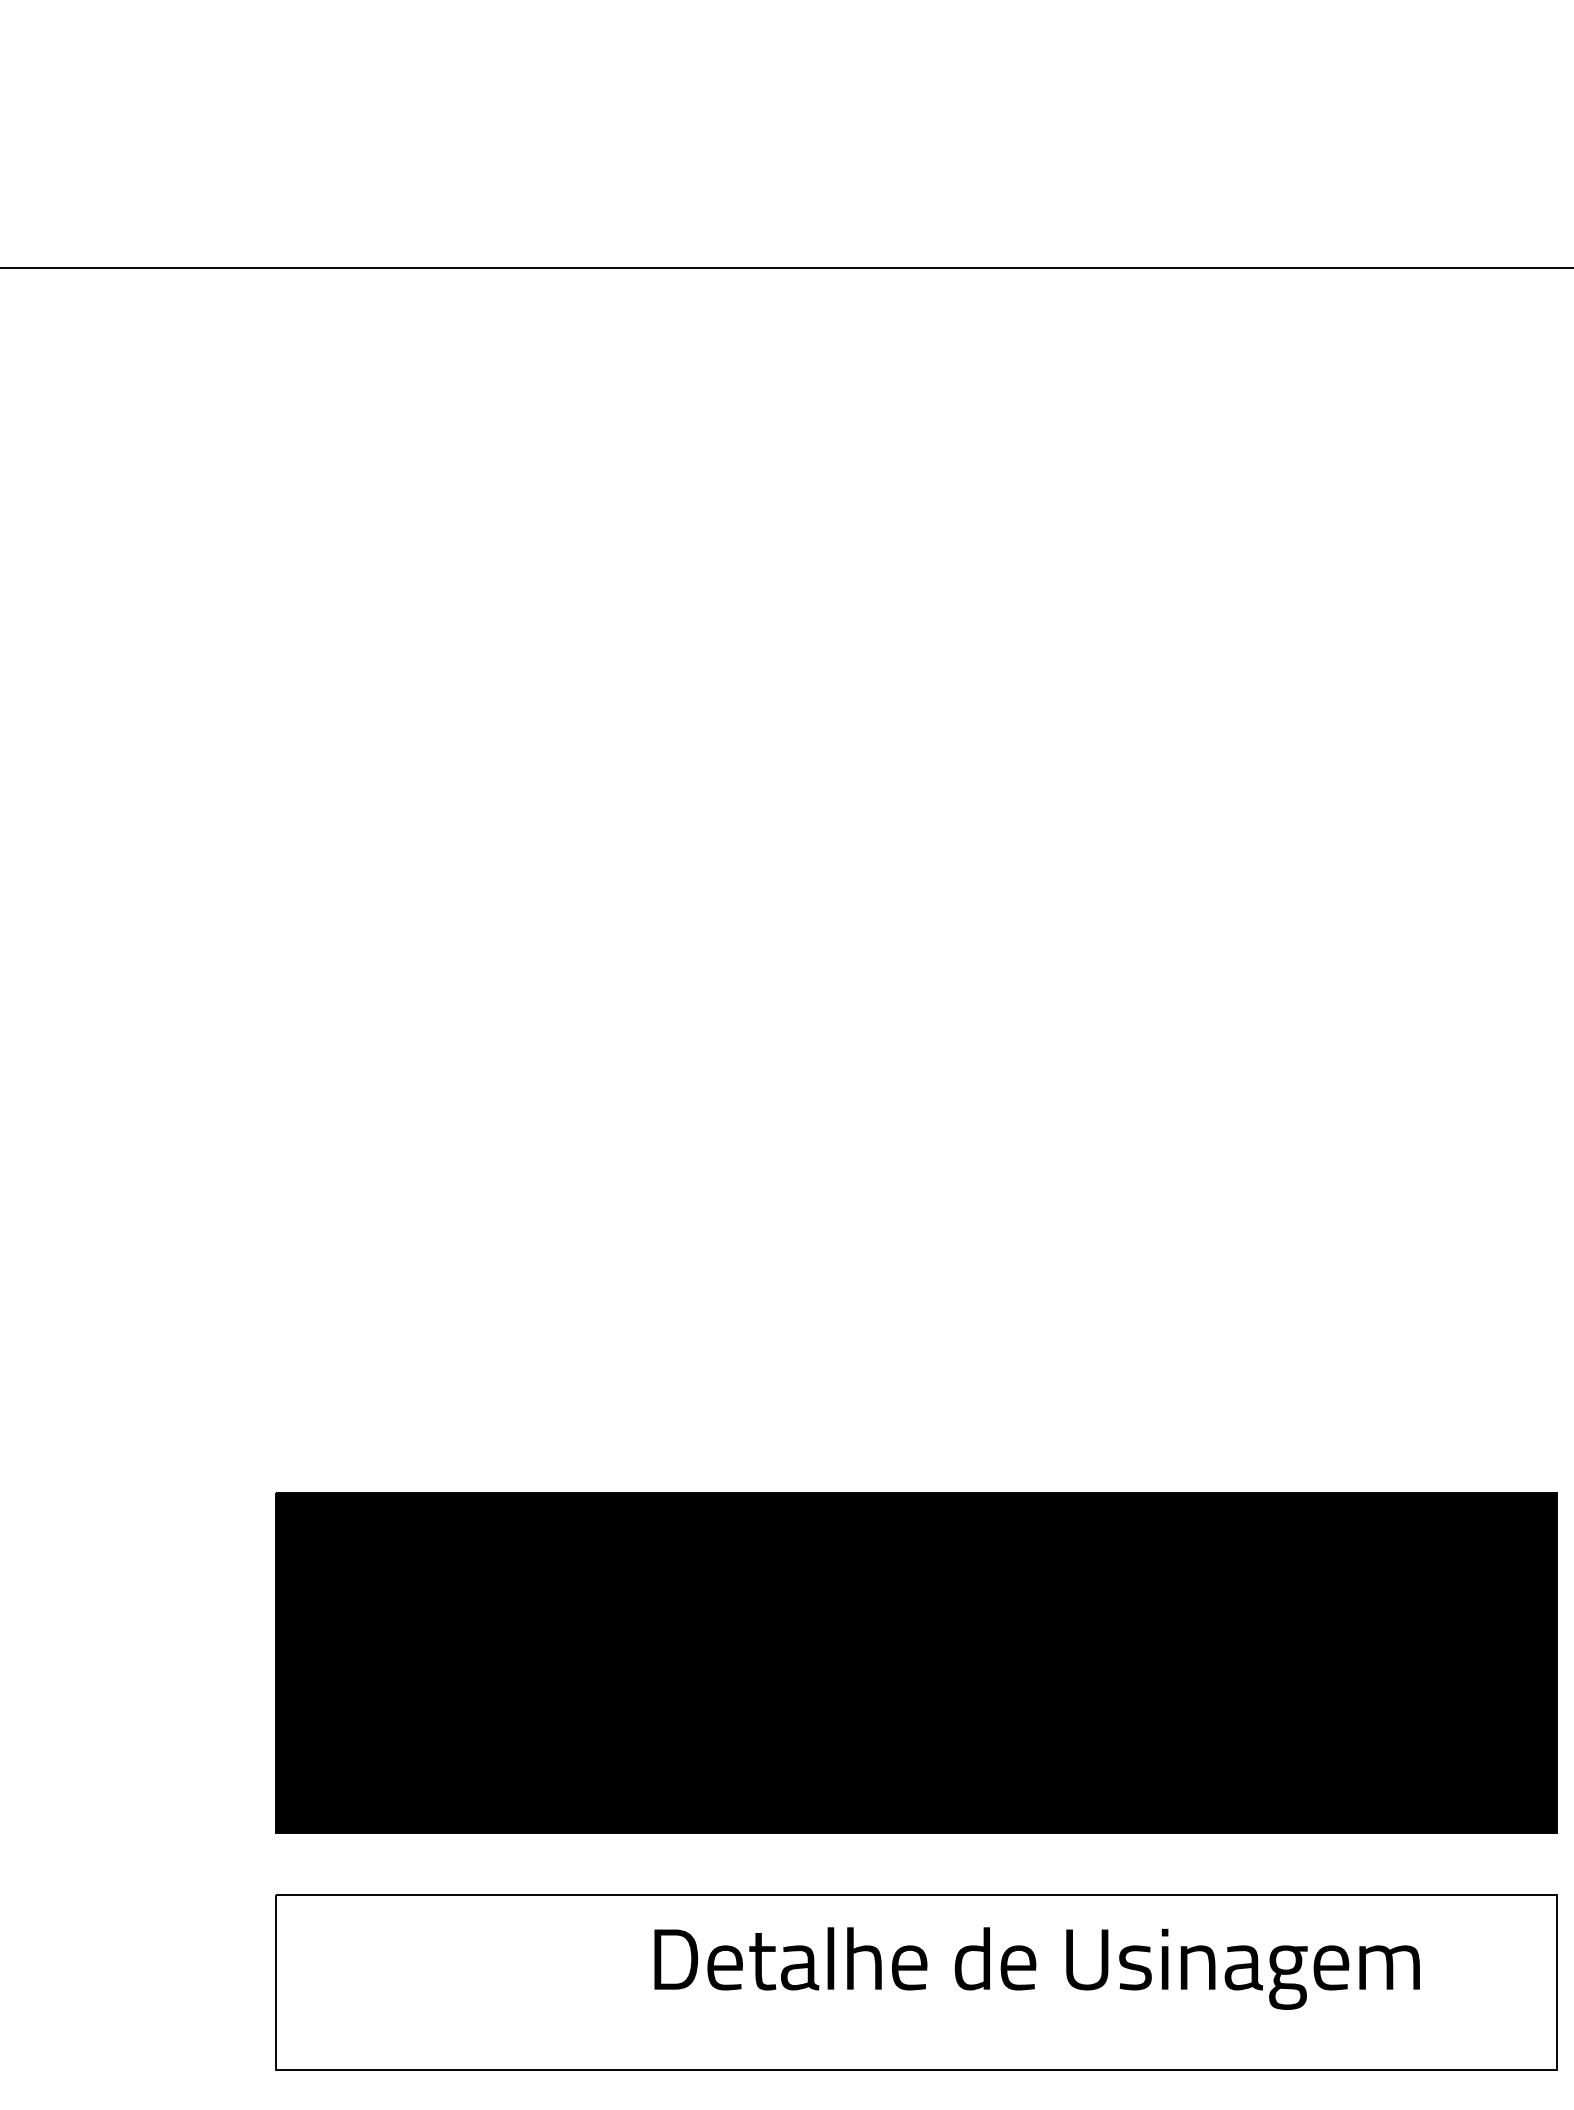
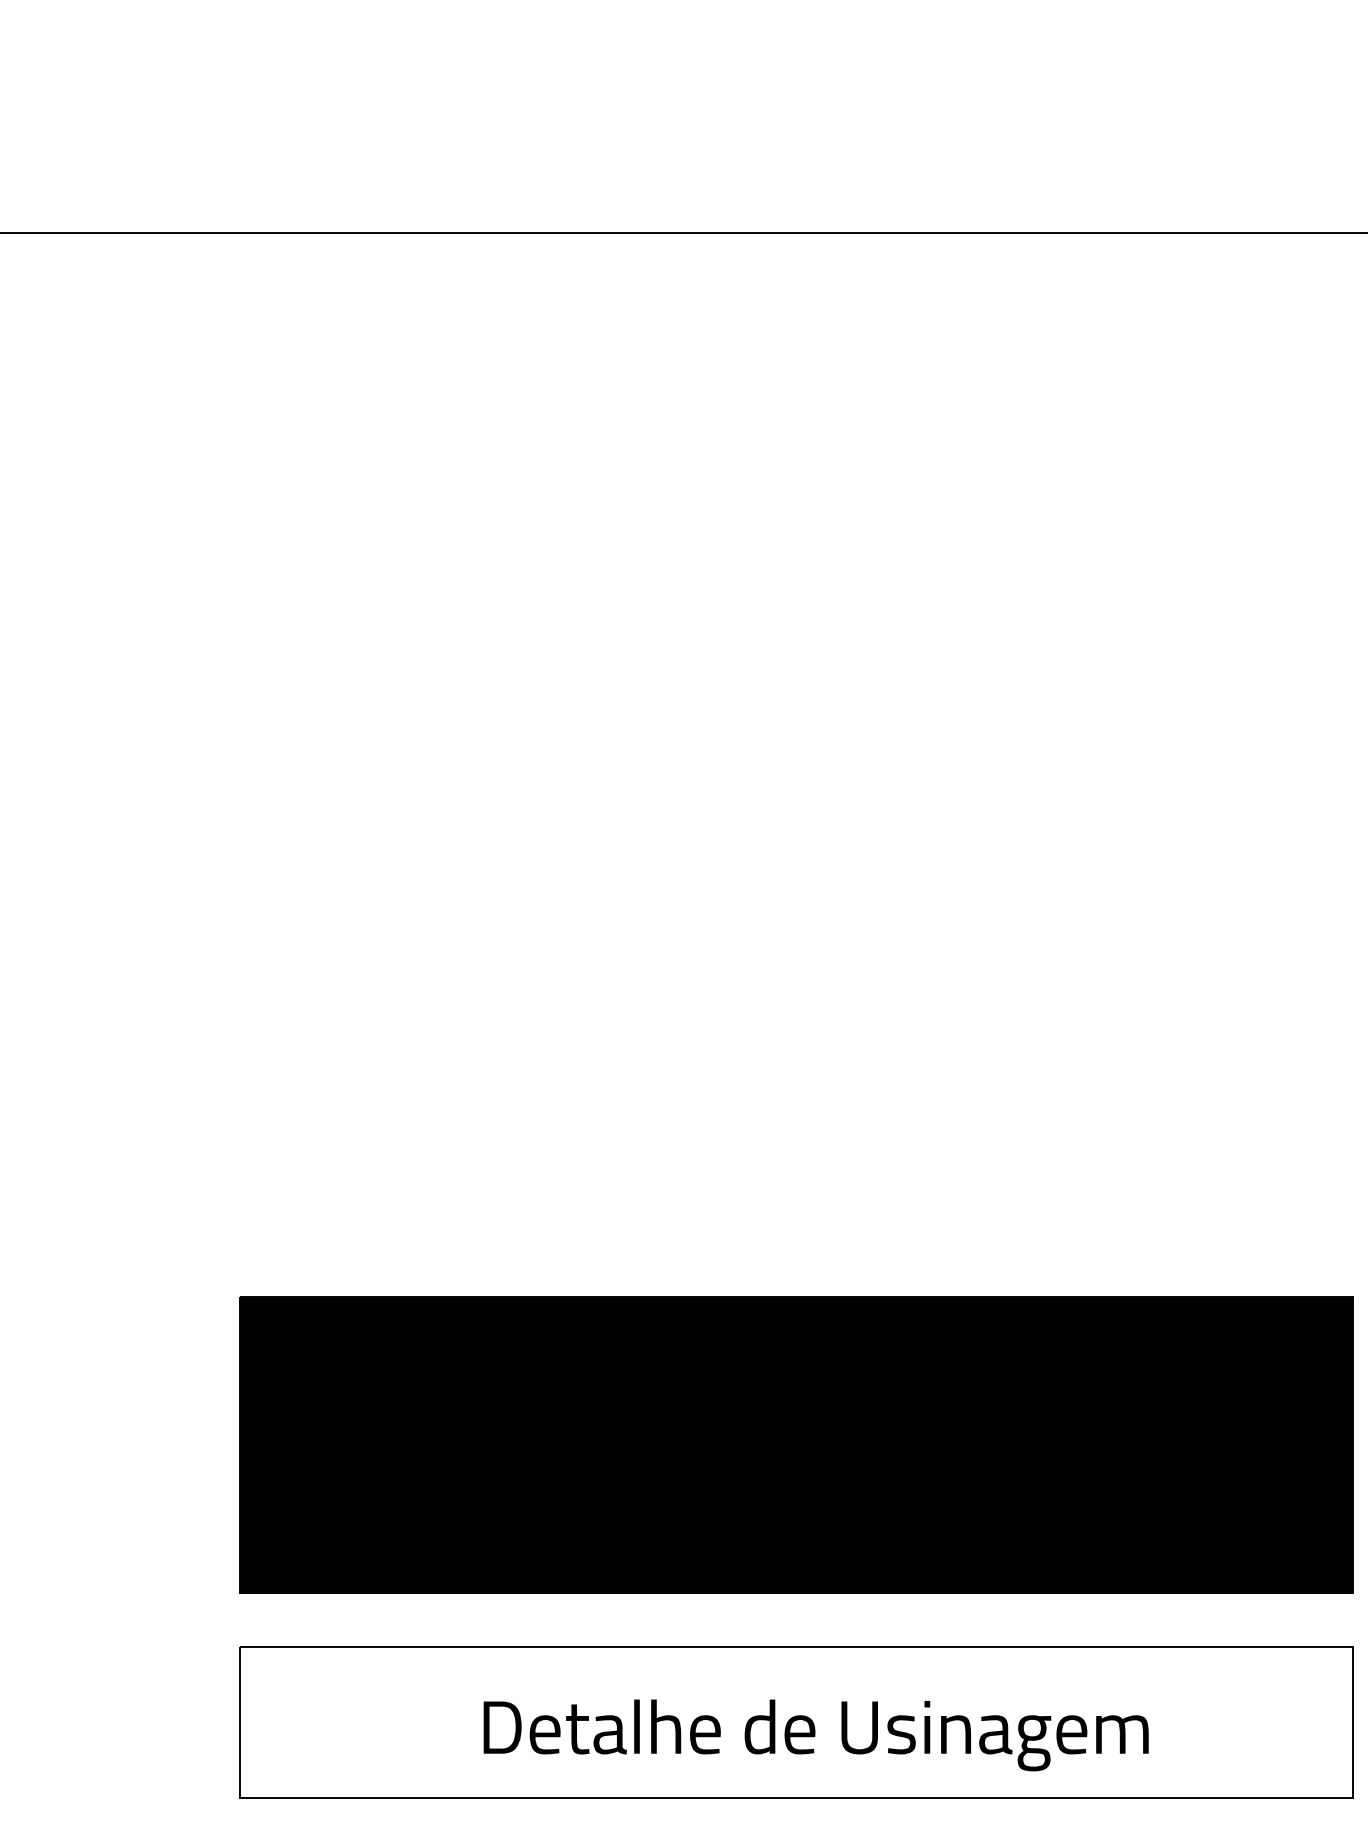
text: (1036, 1968) -> (815, 1735), moved

